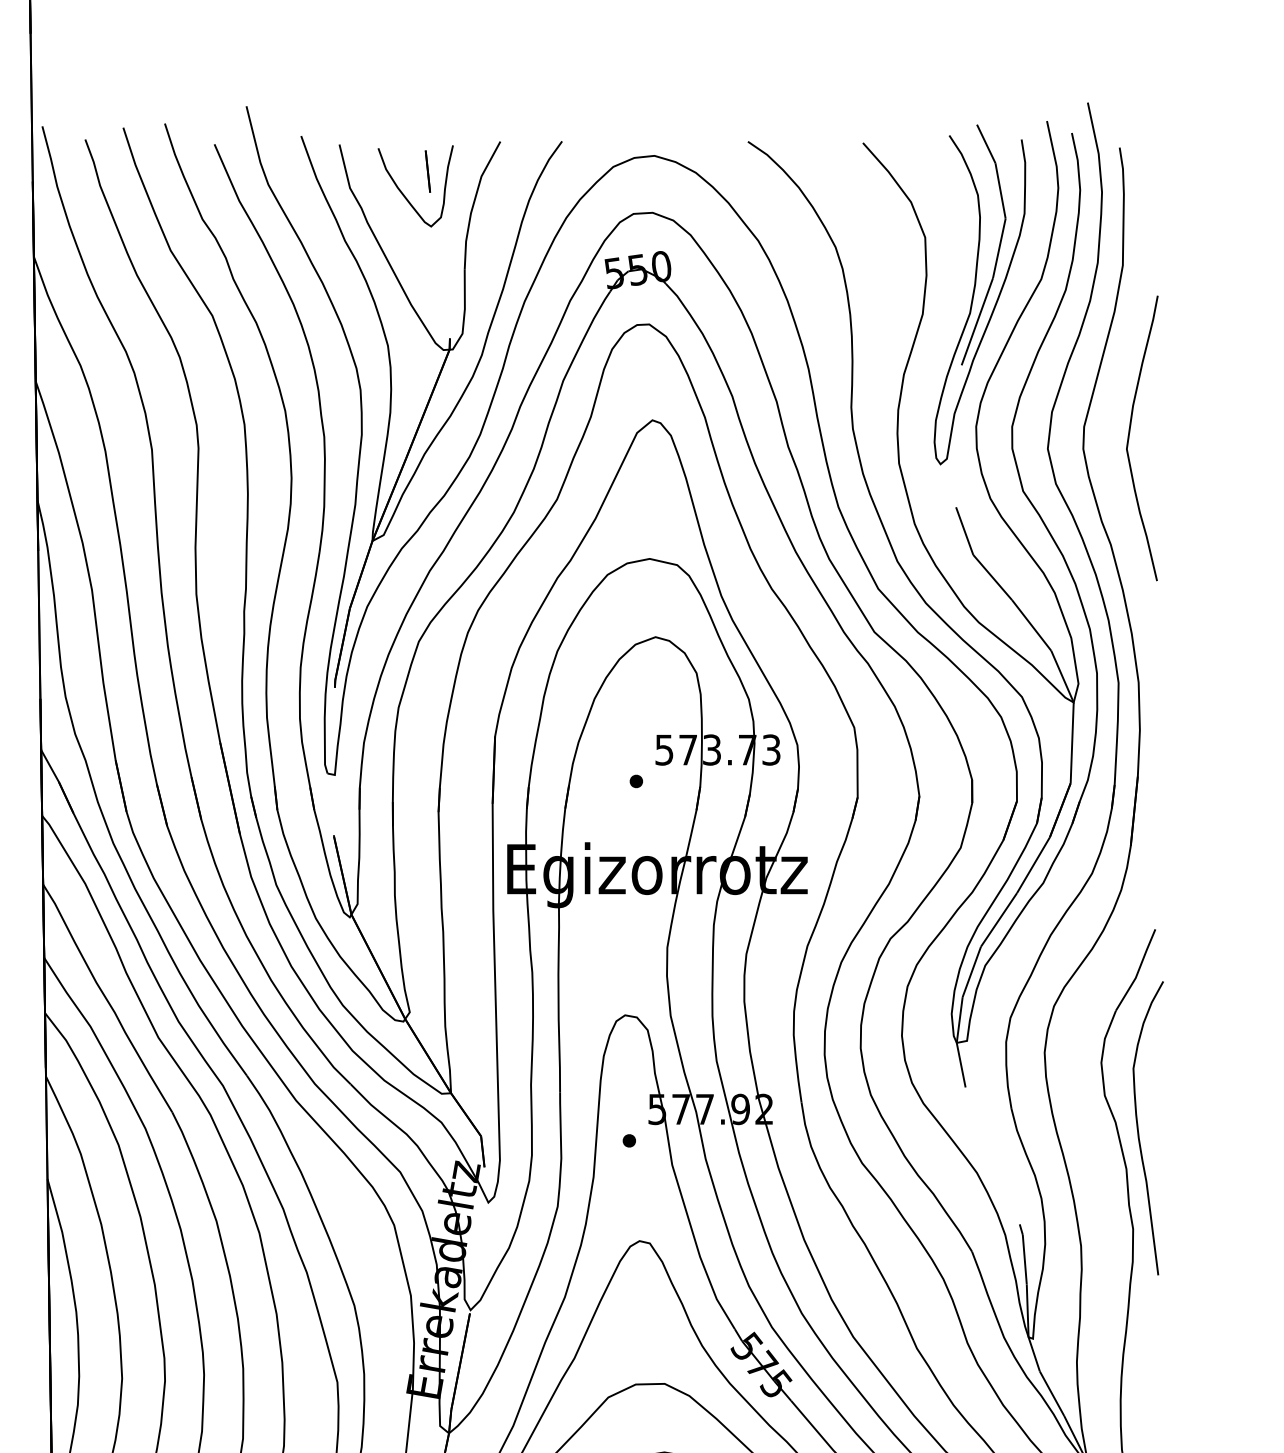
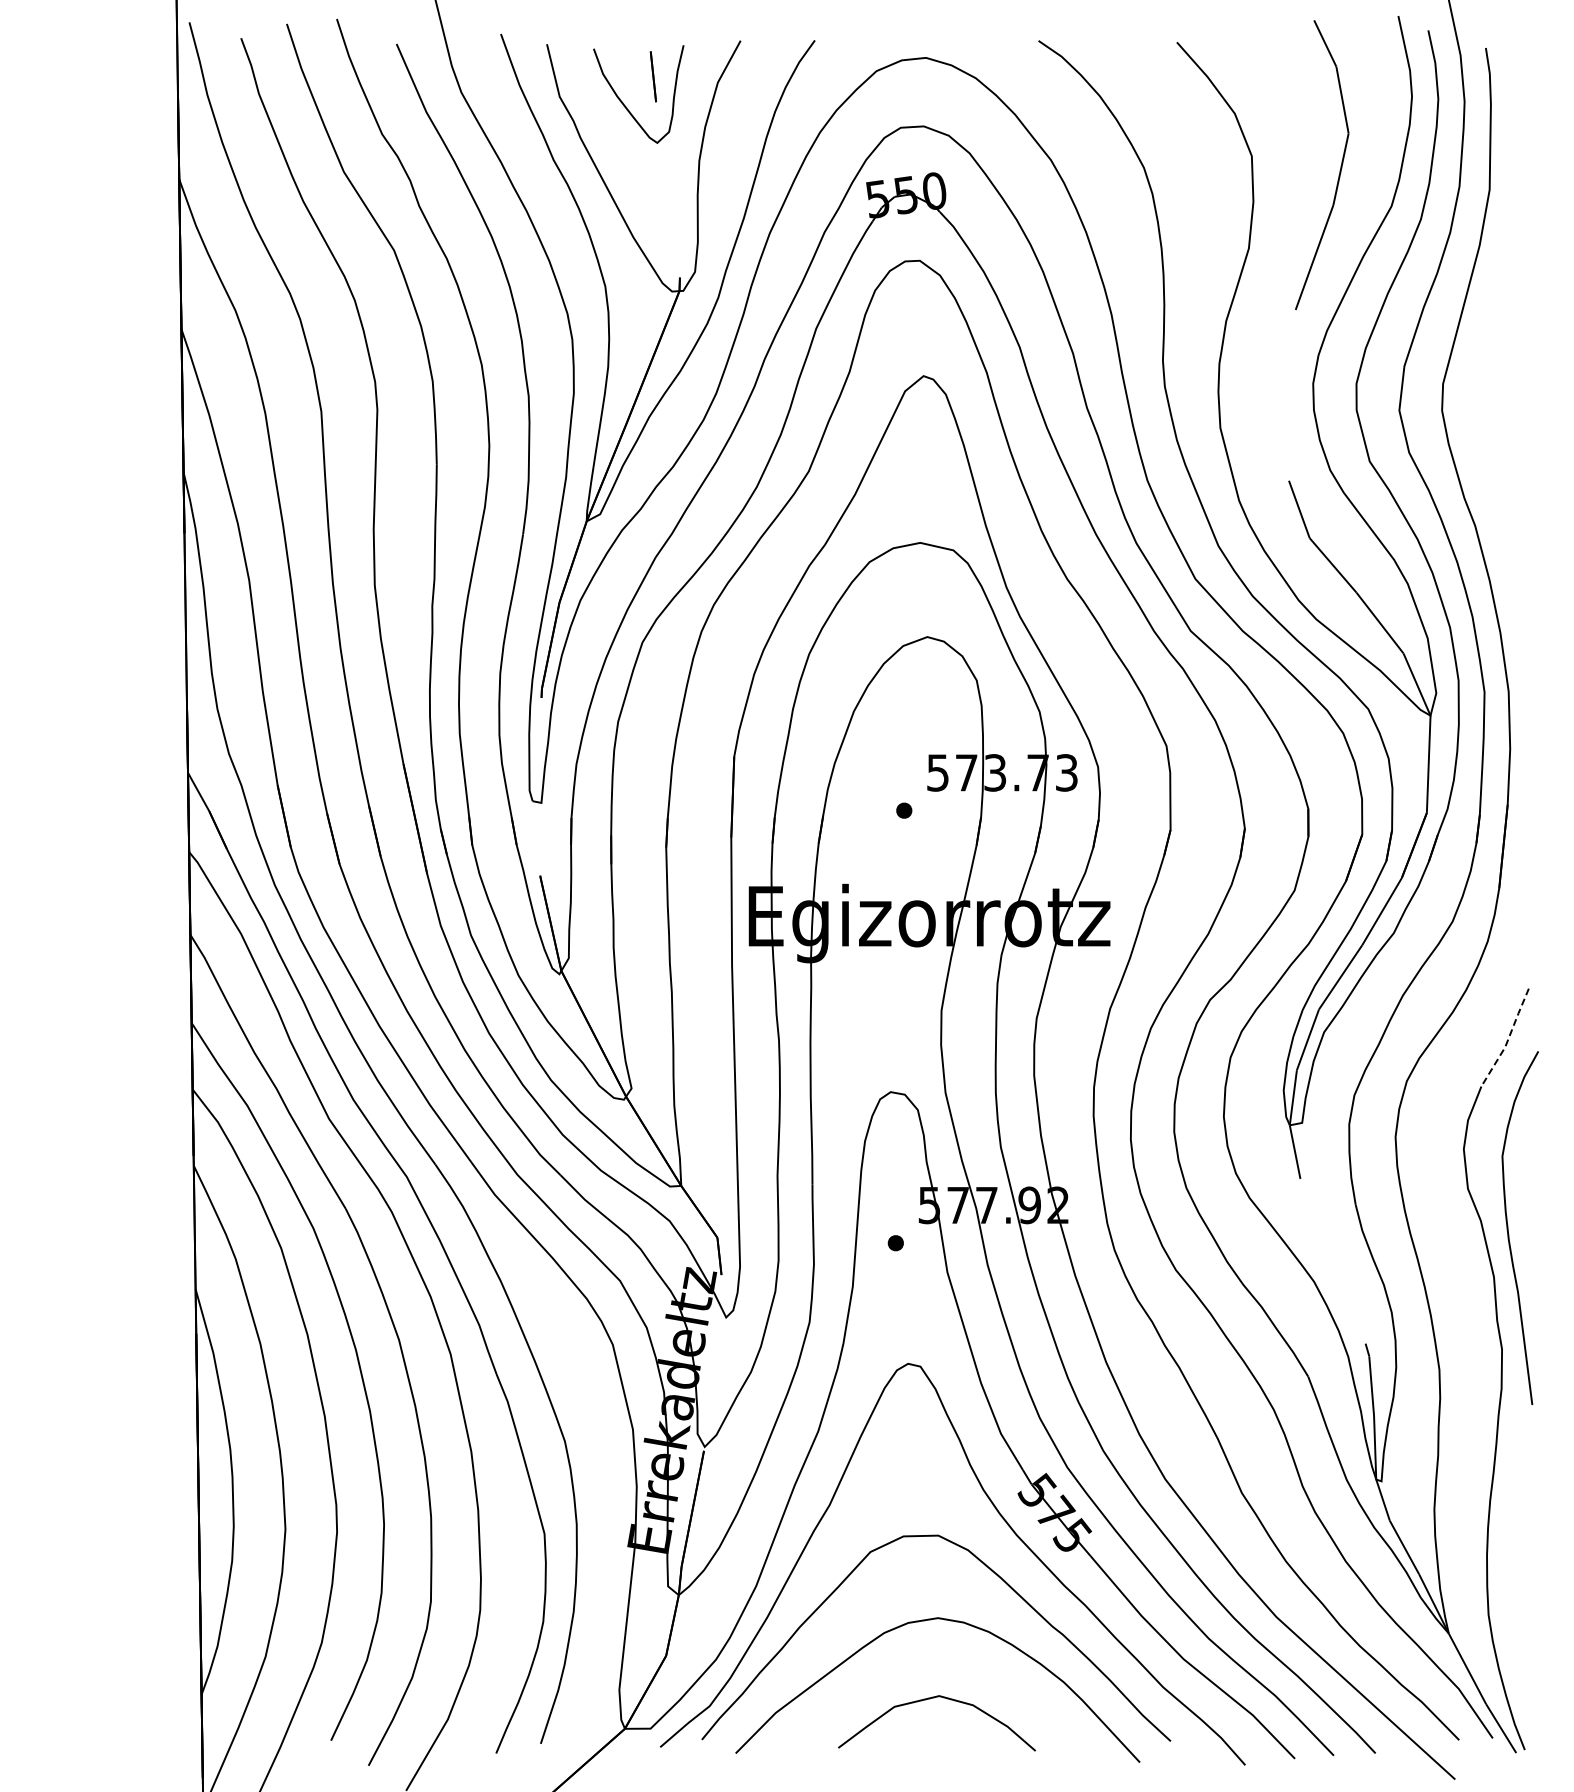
curve: (973, 297) -> (1310, 228), removed
curve: (1129, 438) -> (1497, 397), removed
line: (1138, 971) -> (1508, 1039), solid -> dashed

